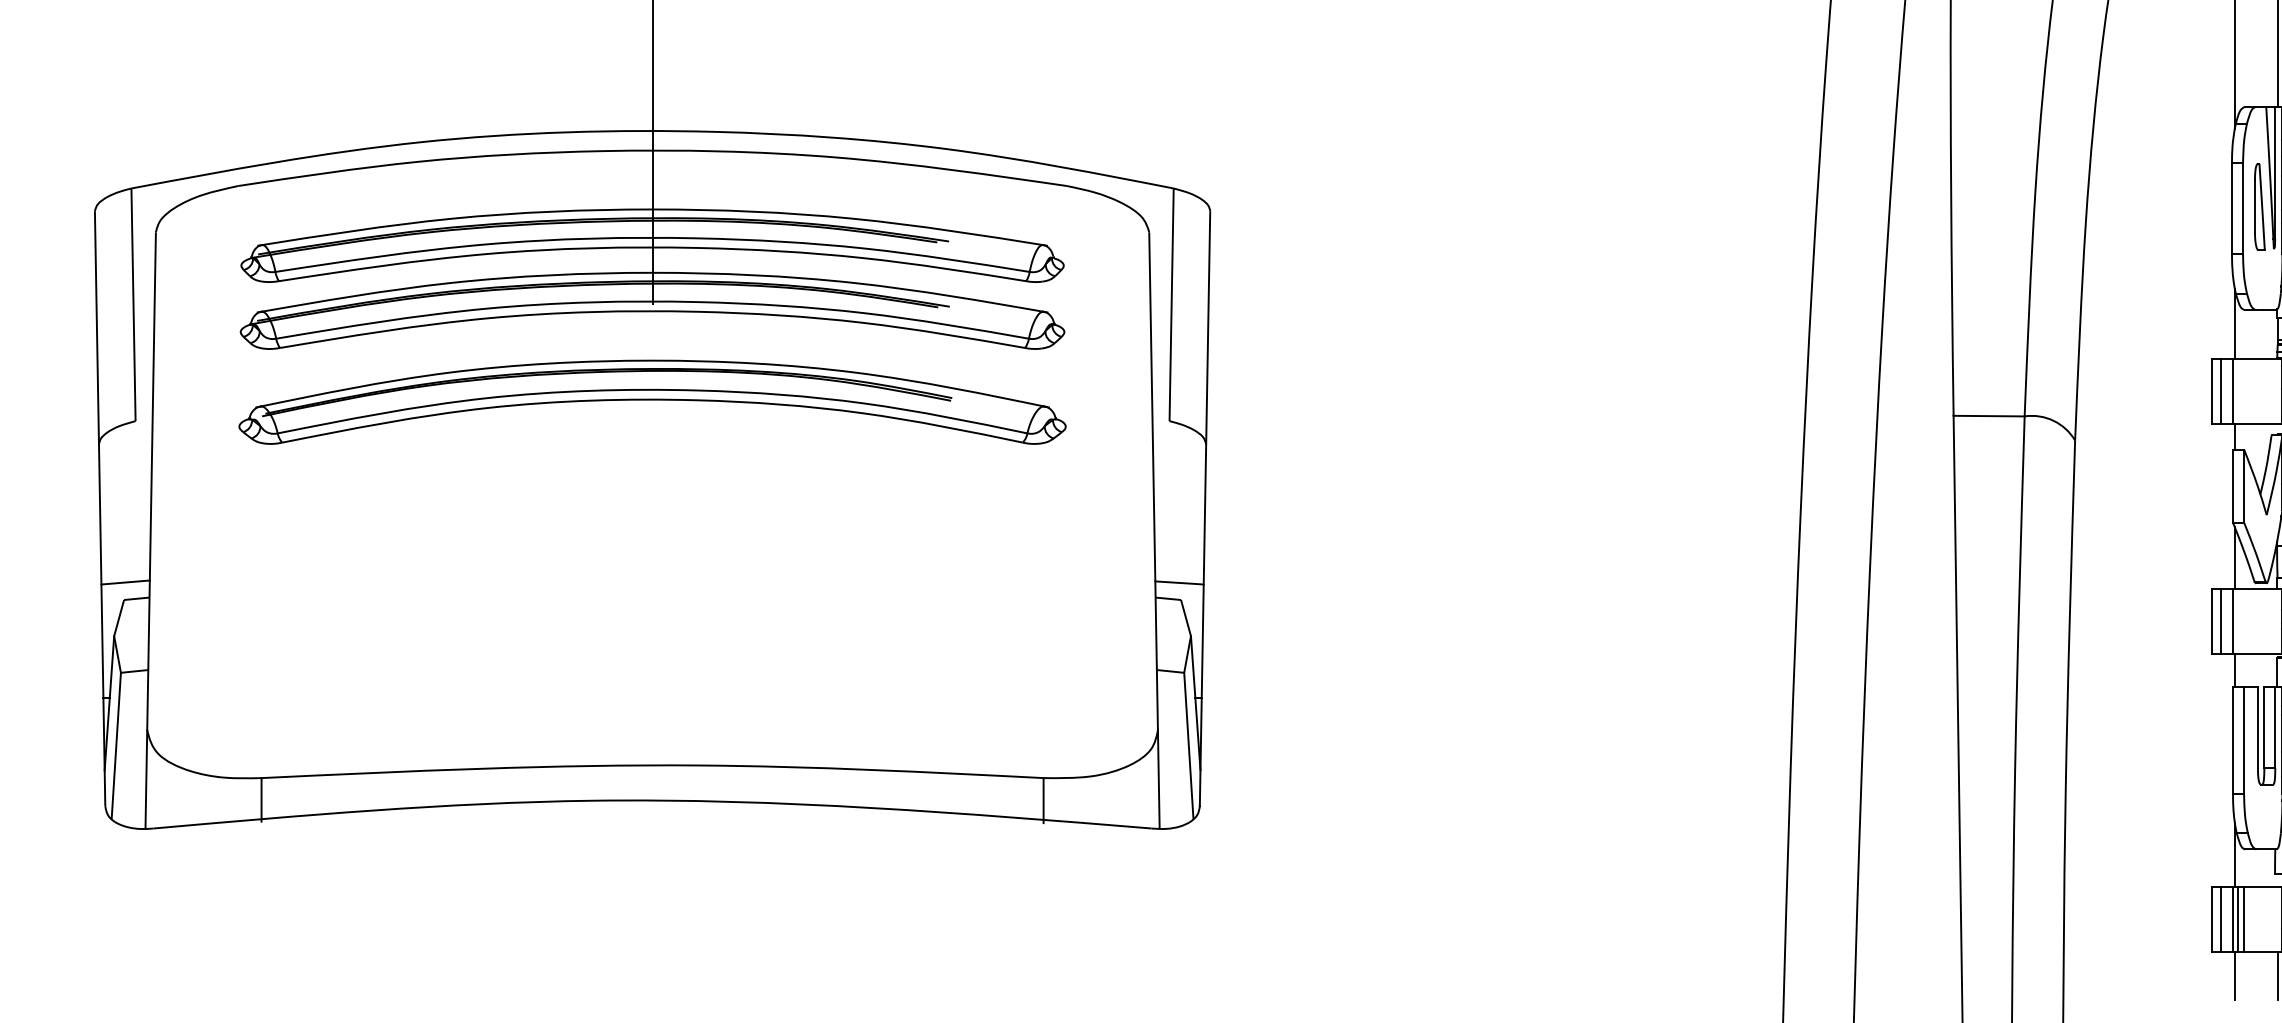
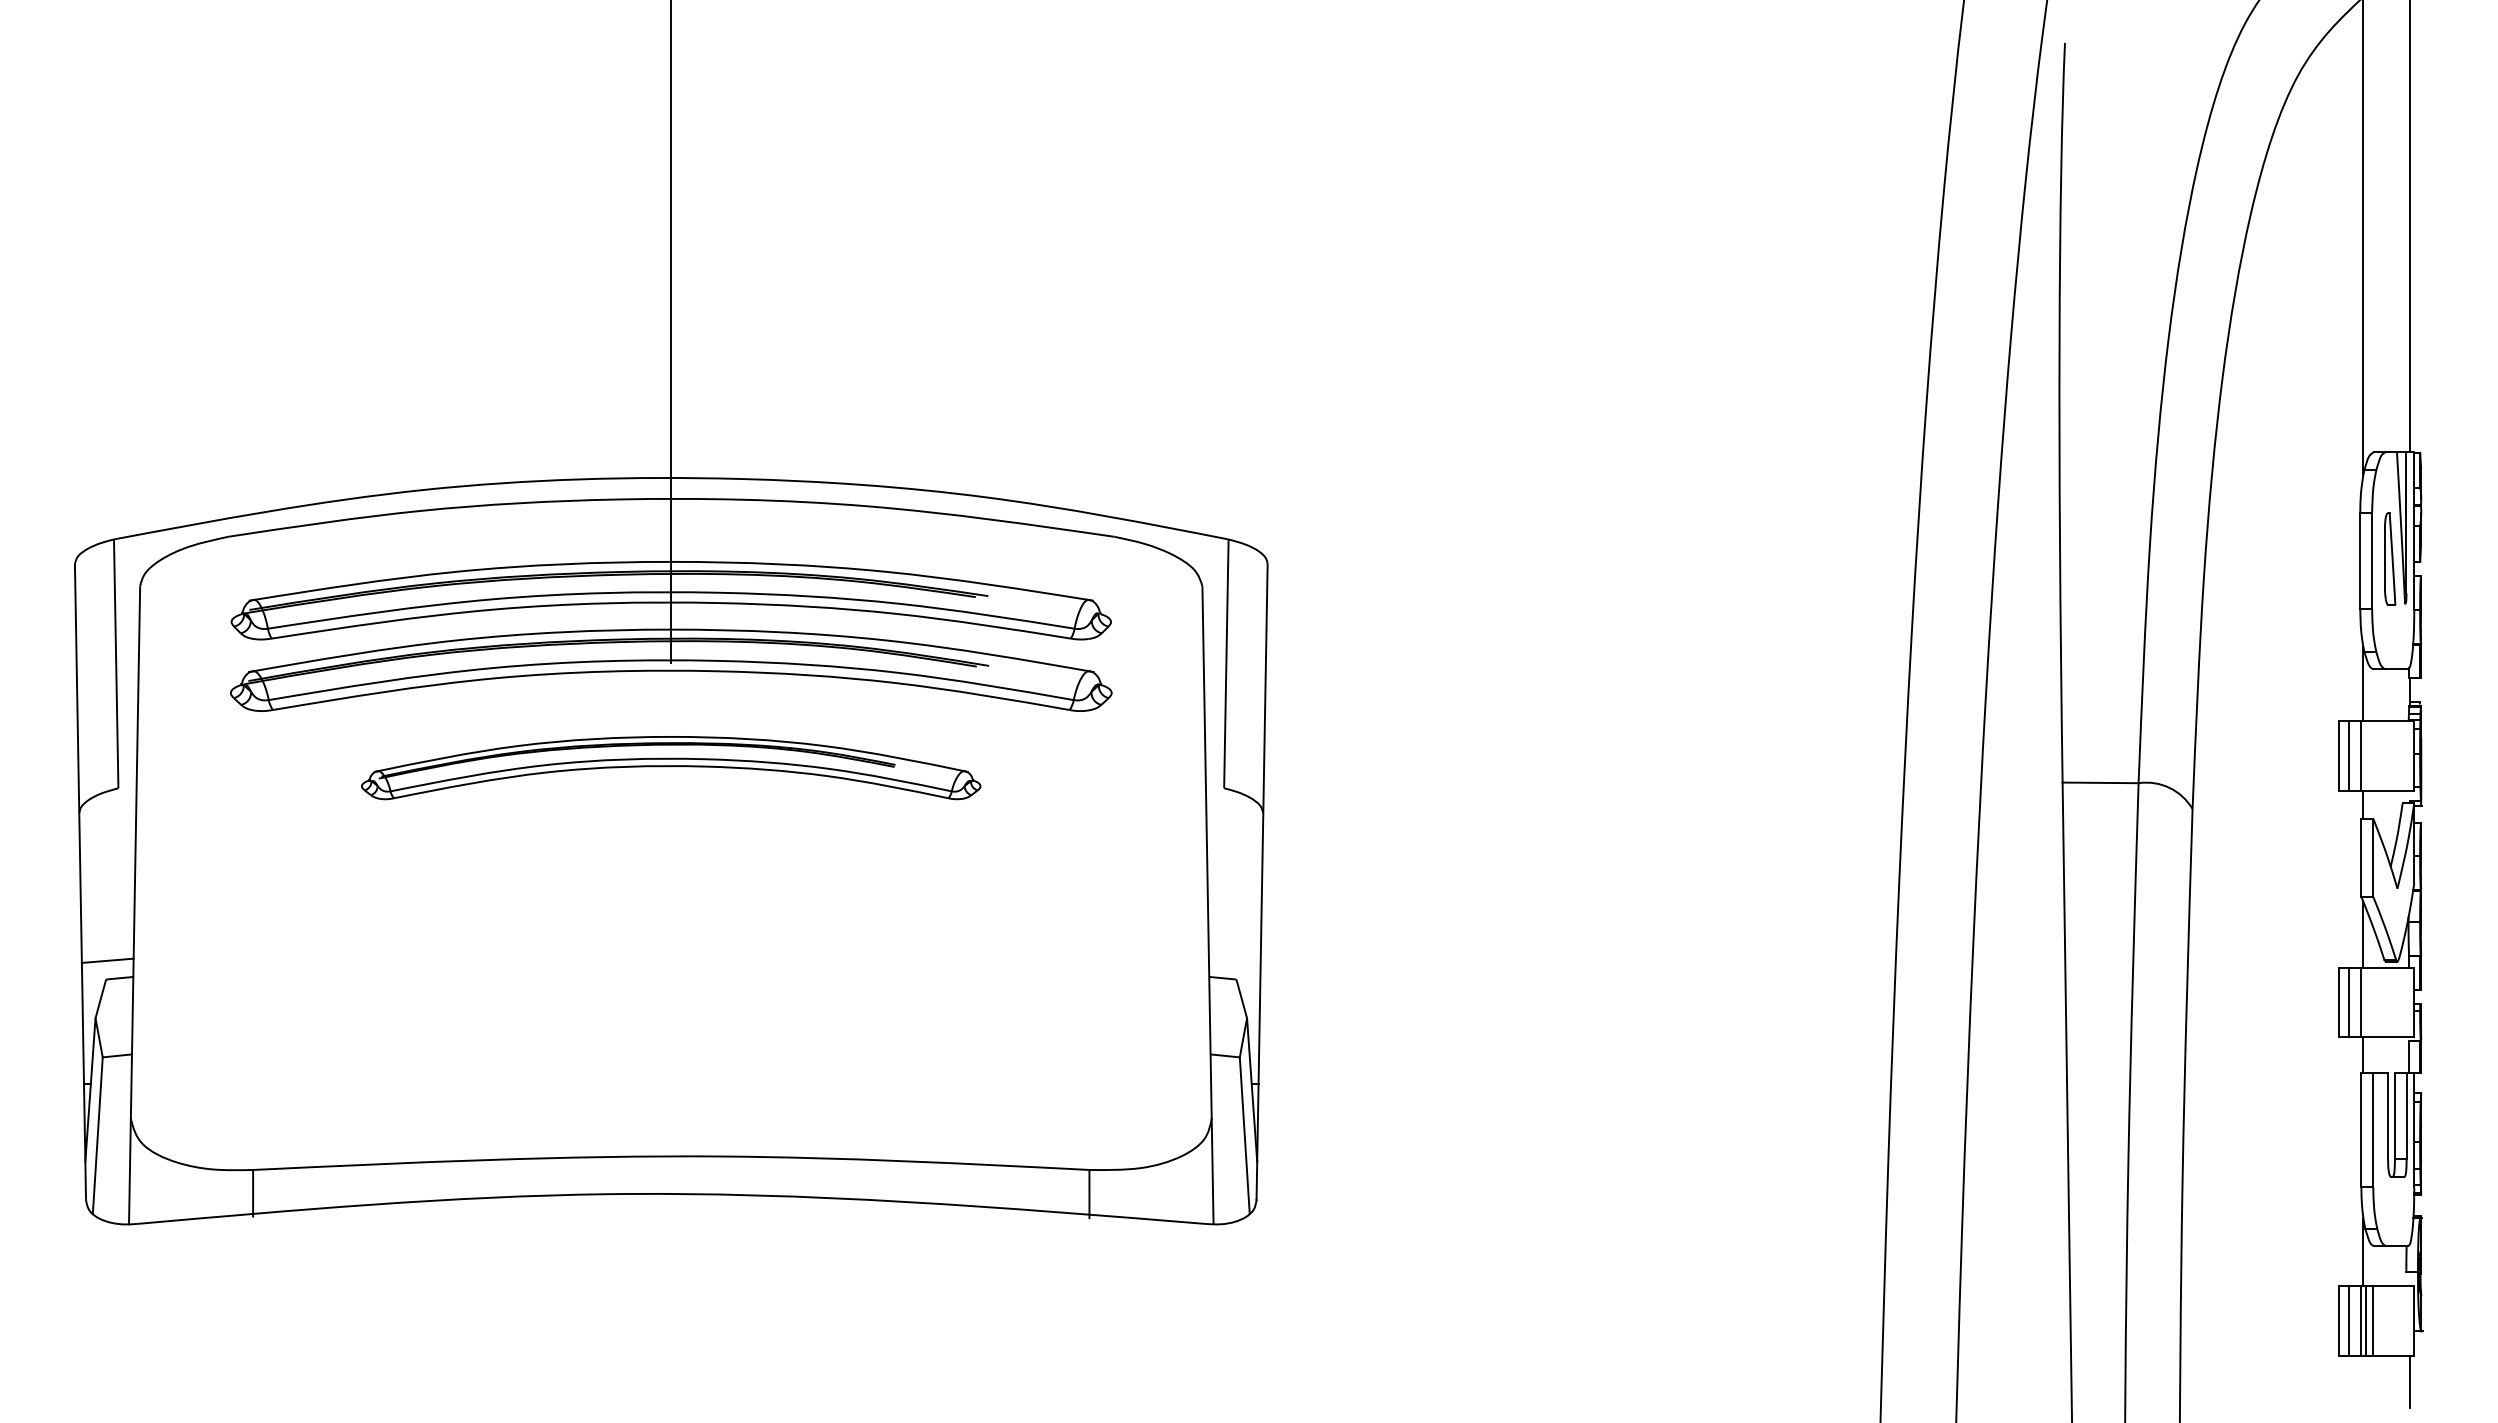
part: (651, 401) -> (670, 767), size x0.7
line: (1179, 582) -> (1234, 960), removed
line: (2234, 975) -> (2363, 1381), removed

